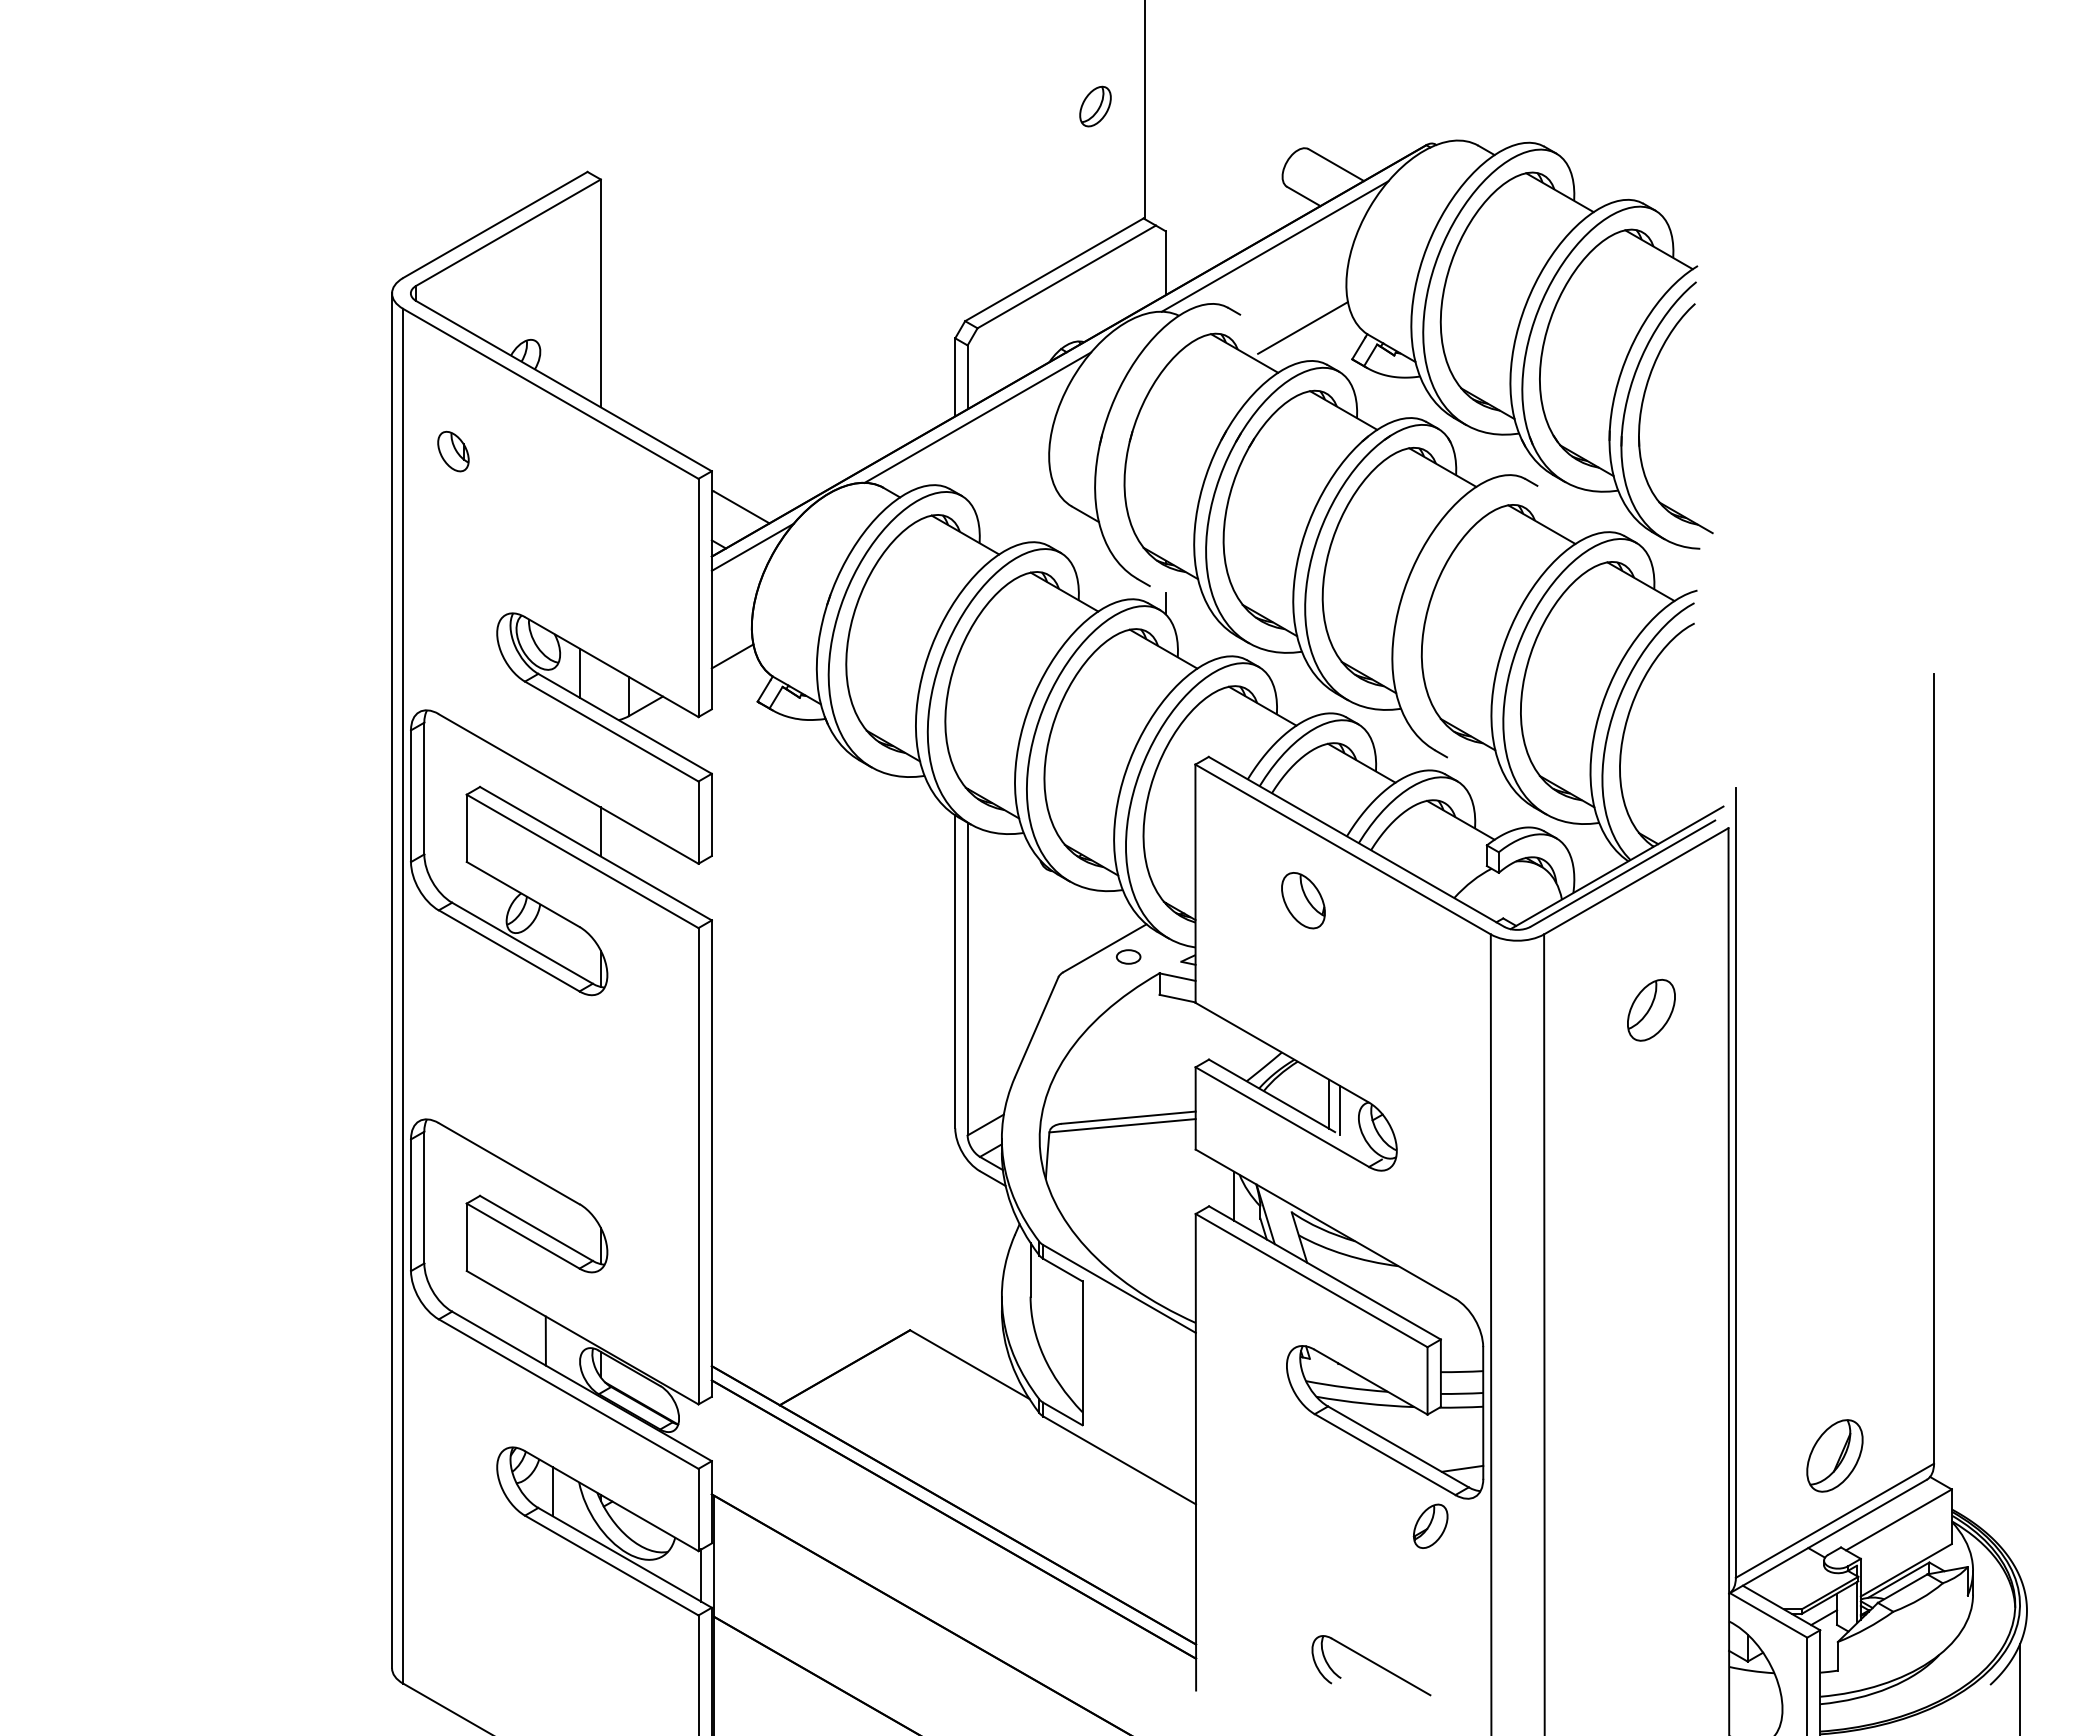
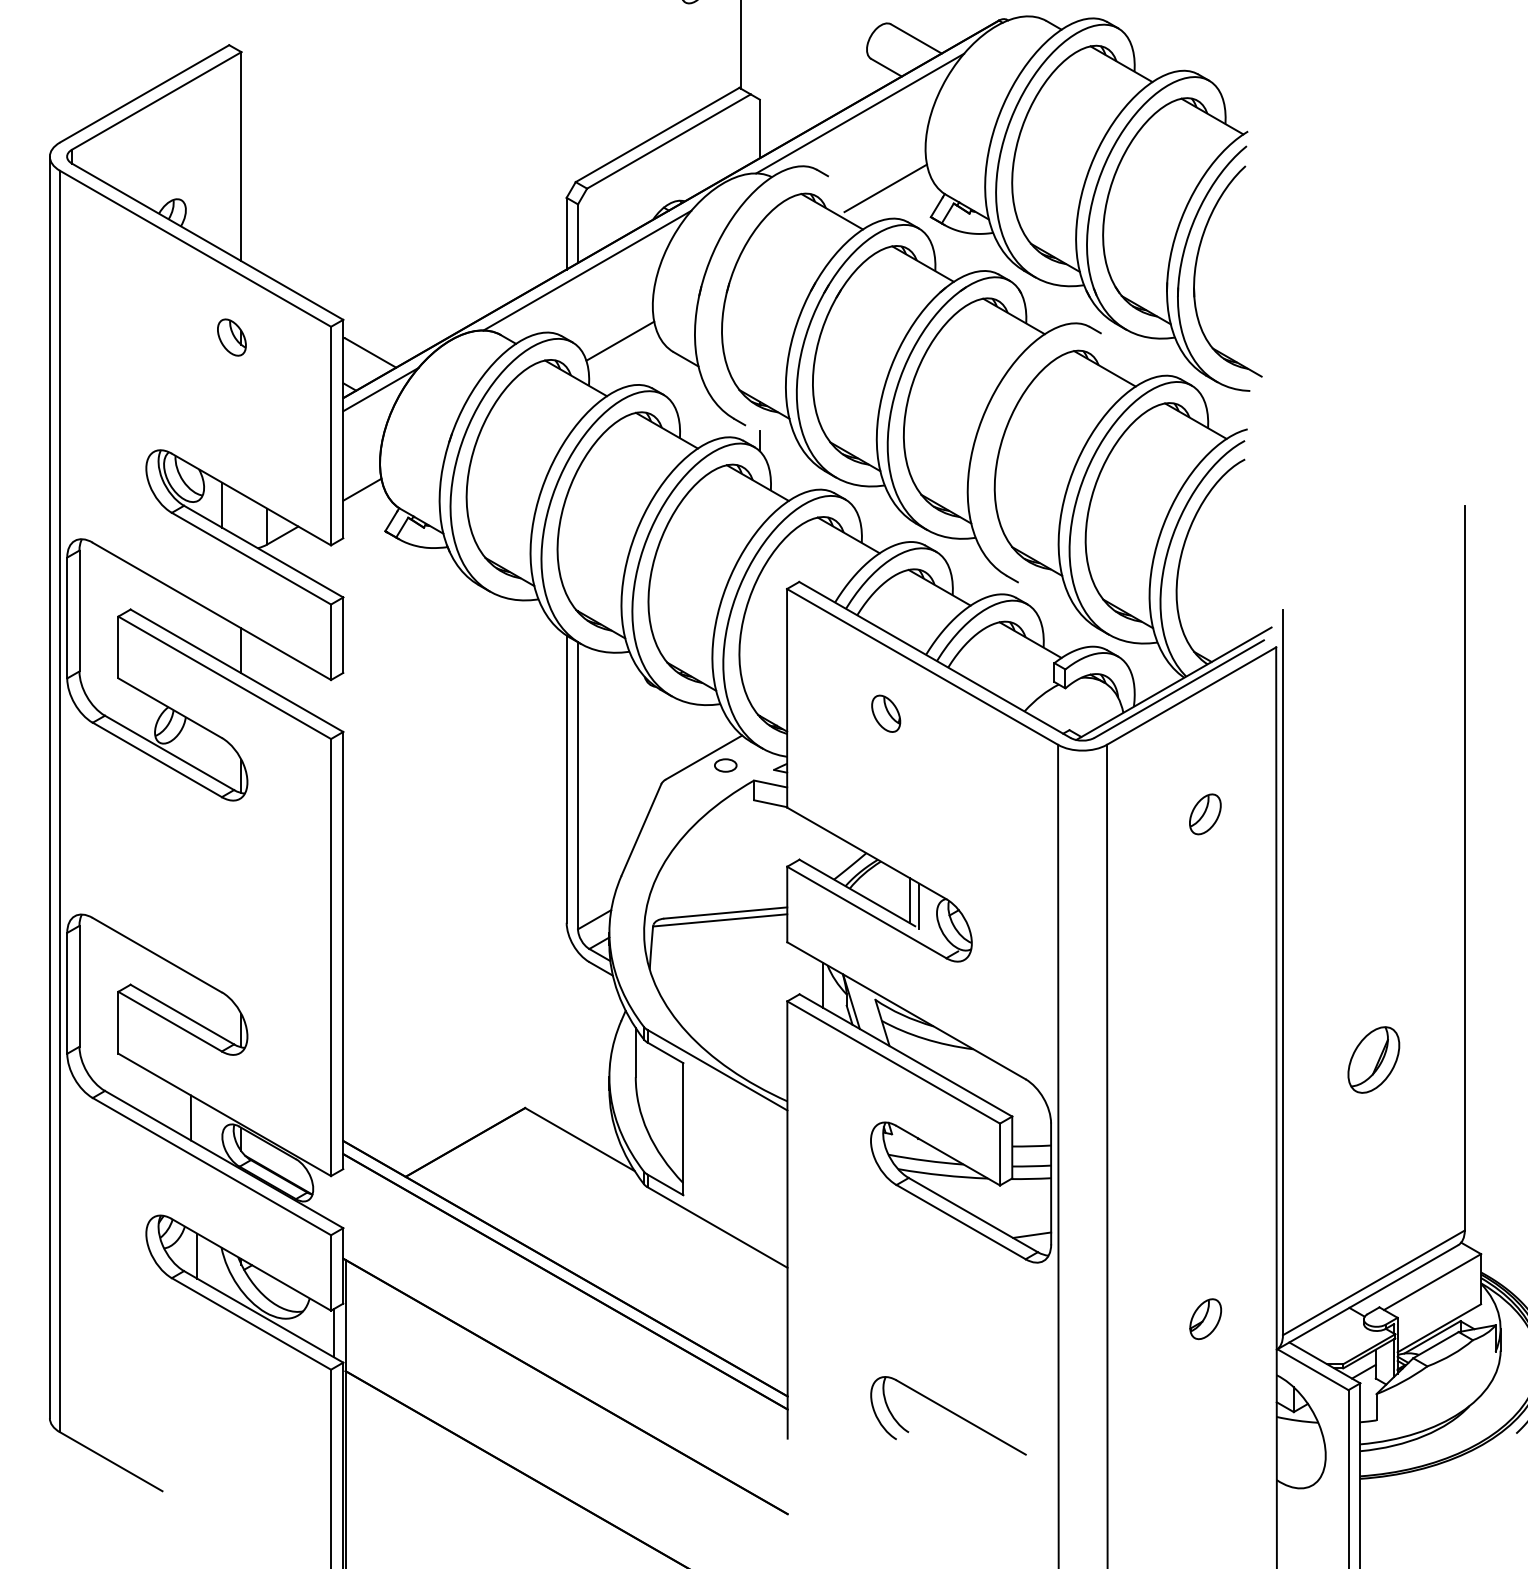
part: (453, 451) -> (231, 337), moved
line: (1013, 494) -> (620, 341), added
part: (1303, 900) -> (886, 713), size x0.71
part: (1650, 1009) -> (1204, 813), size x0.71
part: (1834, 1455) -> (1373, 1059), moved
part: (1430, 1525) -> (1205, 1318), moved
part: (1371, 1665) -> (948, 1415), size x1.43

